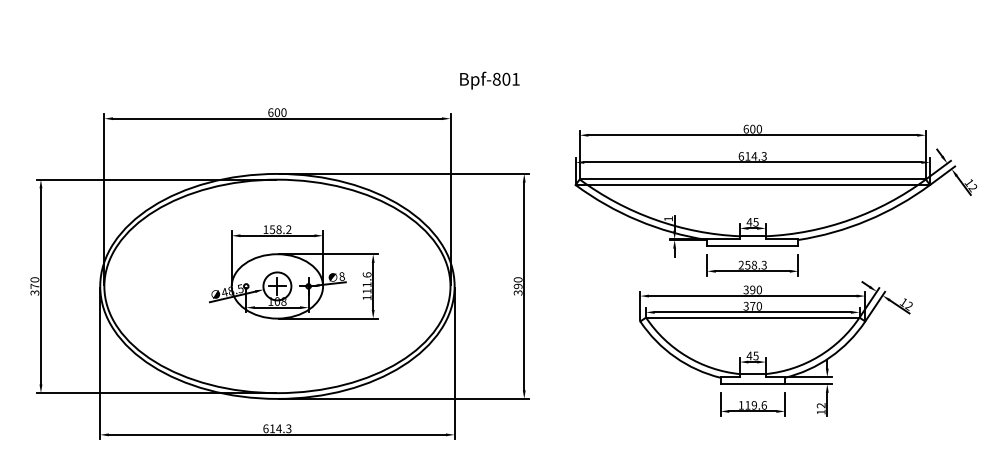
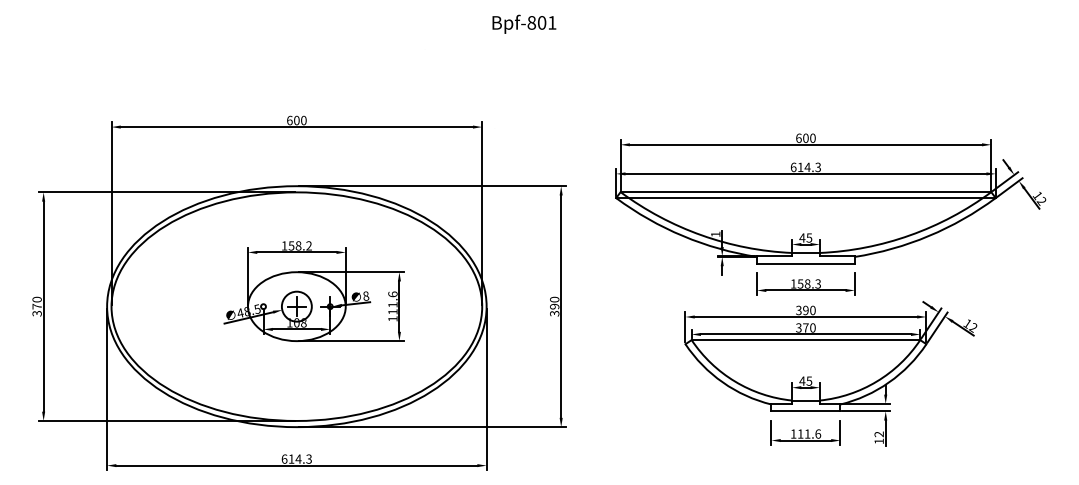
text: (489, 79) -> (524, 23), moved
text: (741, 264) -> (793, 283), 258.3 -> 158.3
text: (754, 404) -> (807, 433), 119.6 -> 111.6

